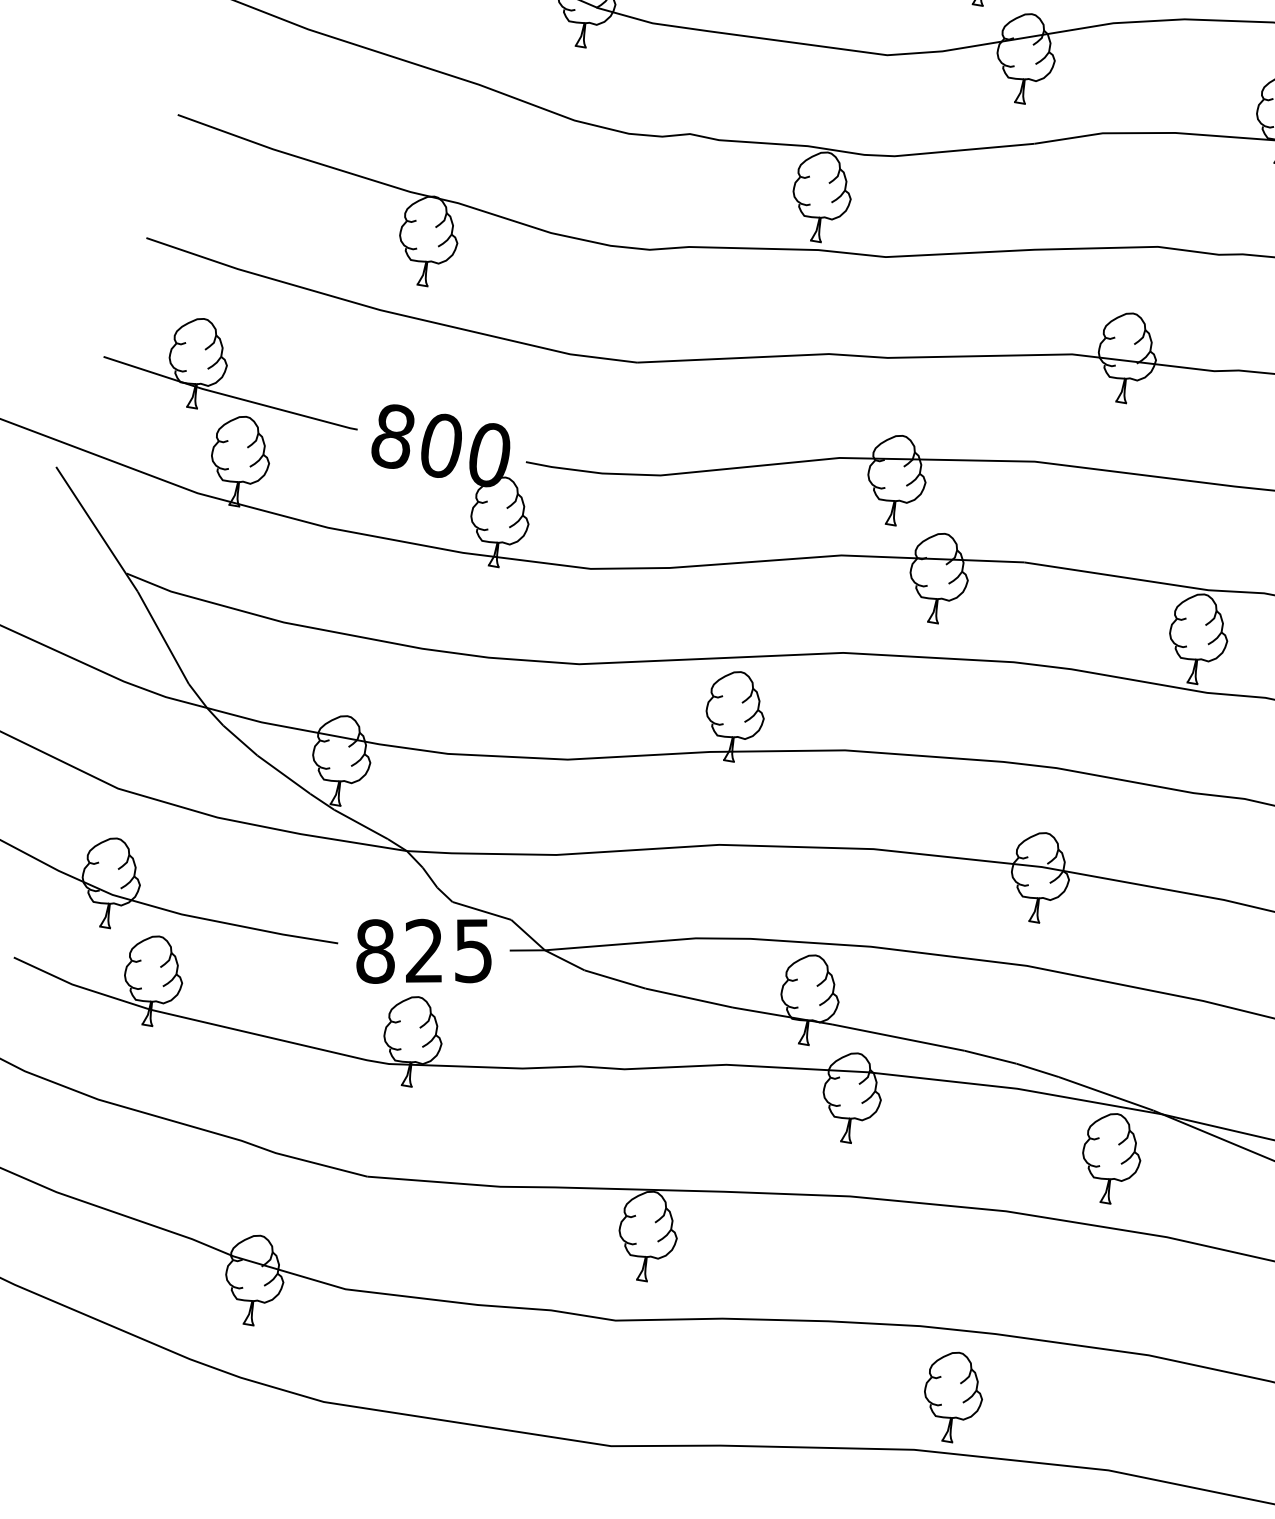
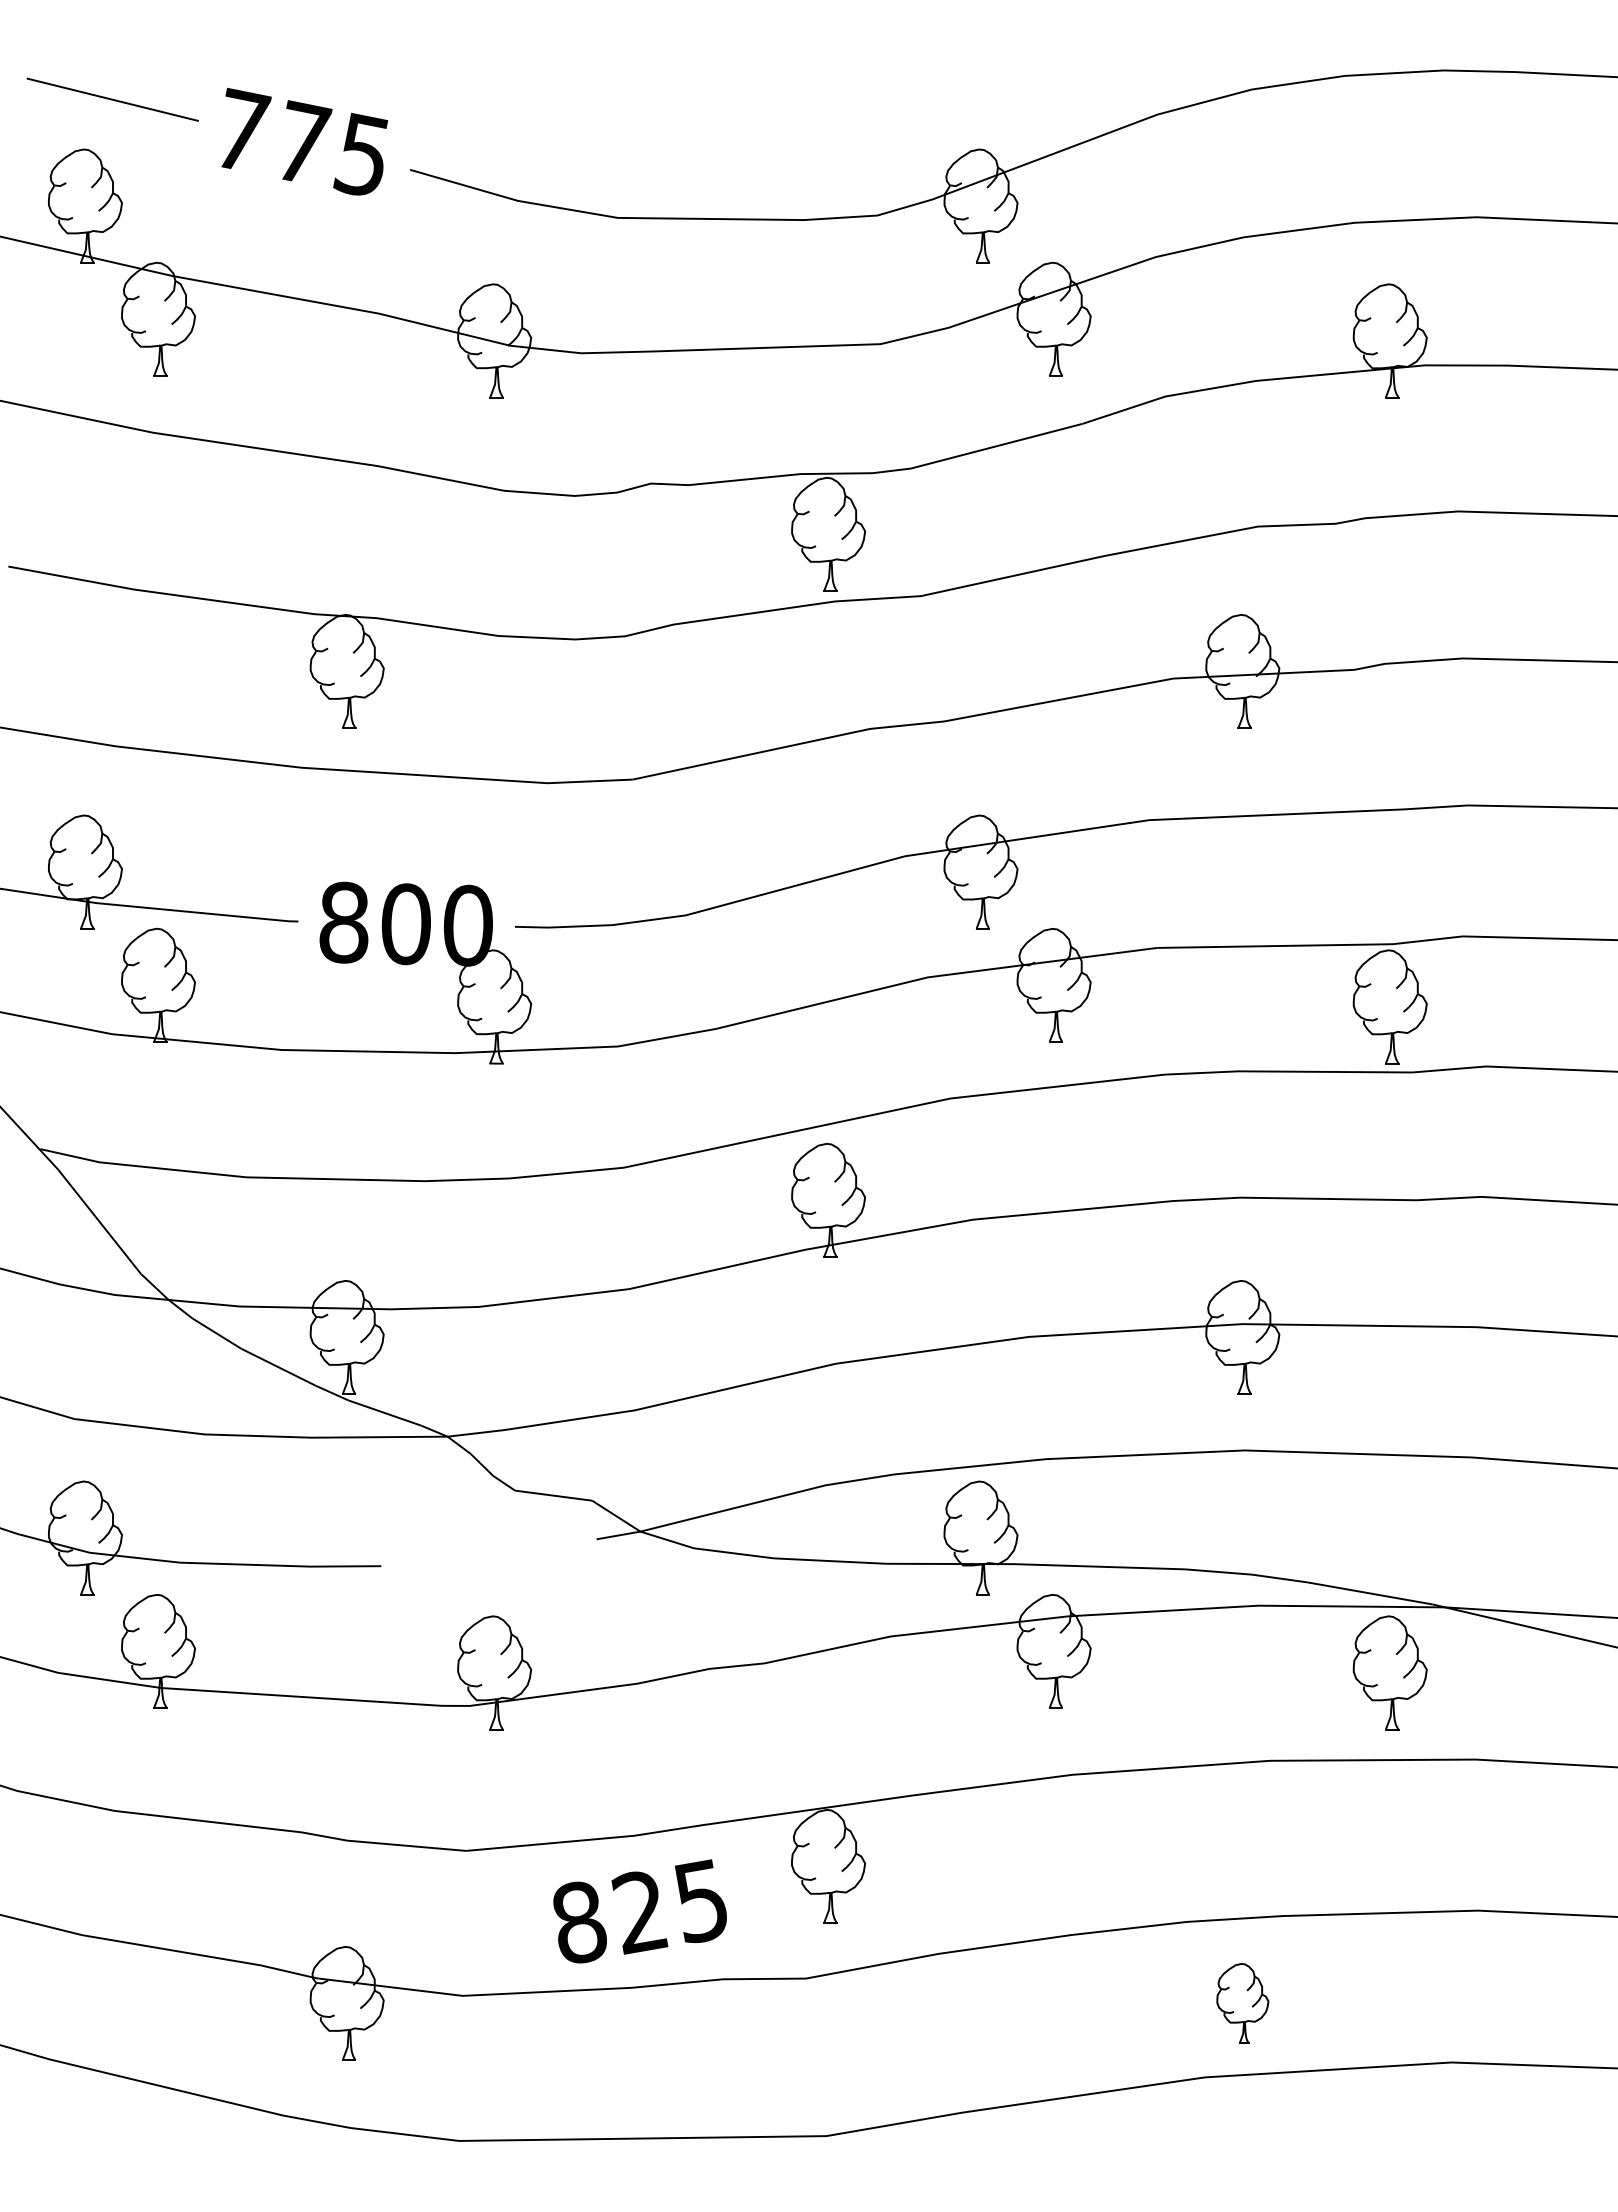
text: (423, 950) -> (639, 1911), moved
part: (952, 1397) -> (1242, 2003), size x0.7

